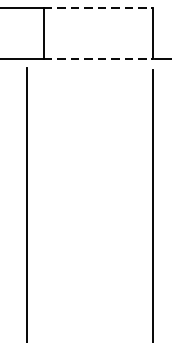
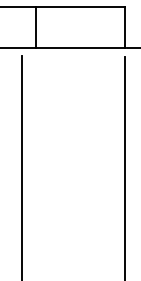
line: (98, 7) -> (80, 6), dashed -> solid
line: (98, 59) -> (80, 48), dashed -> solid

